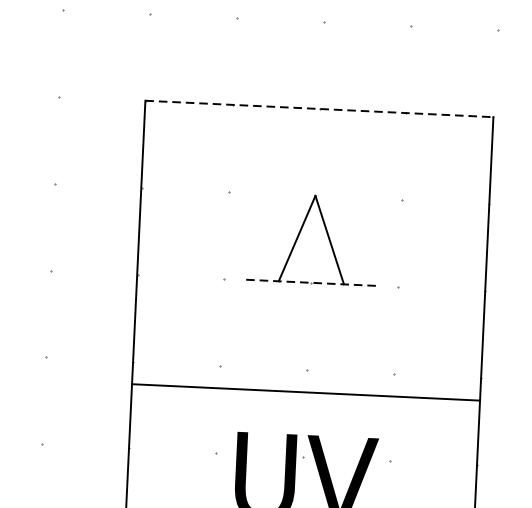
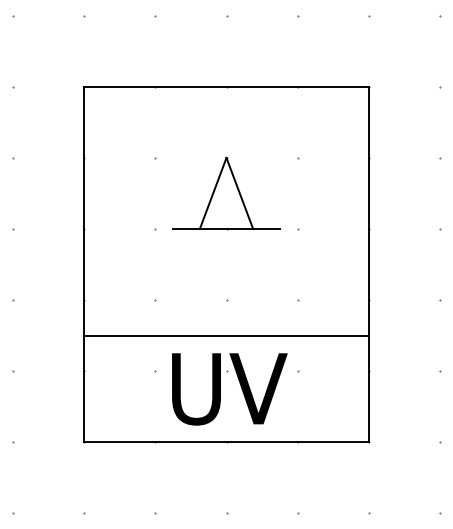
line: (319, 108) -> (226, 86), dashed -> solid
line: (311, 282) -> (226, 228), dashed -> solid
line: (306, 392) -> (226, 335), moved

